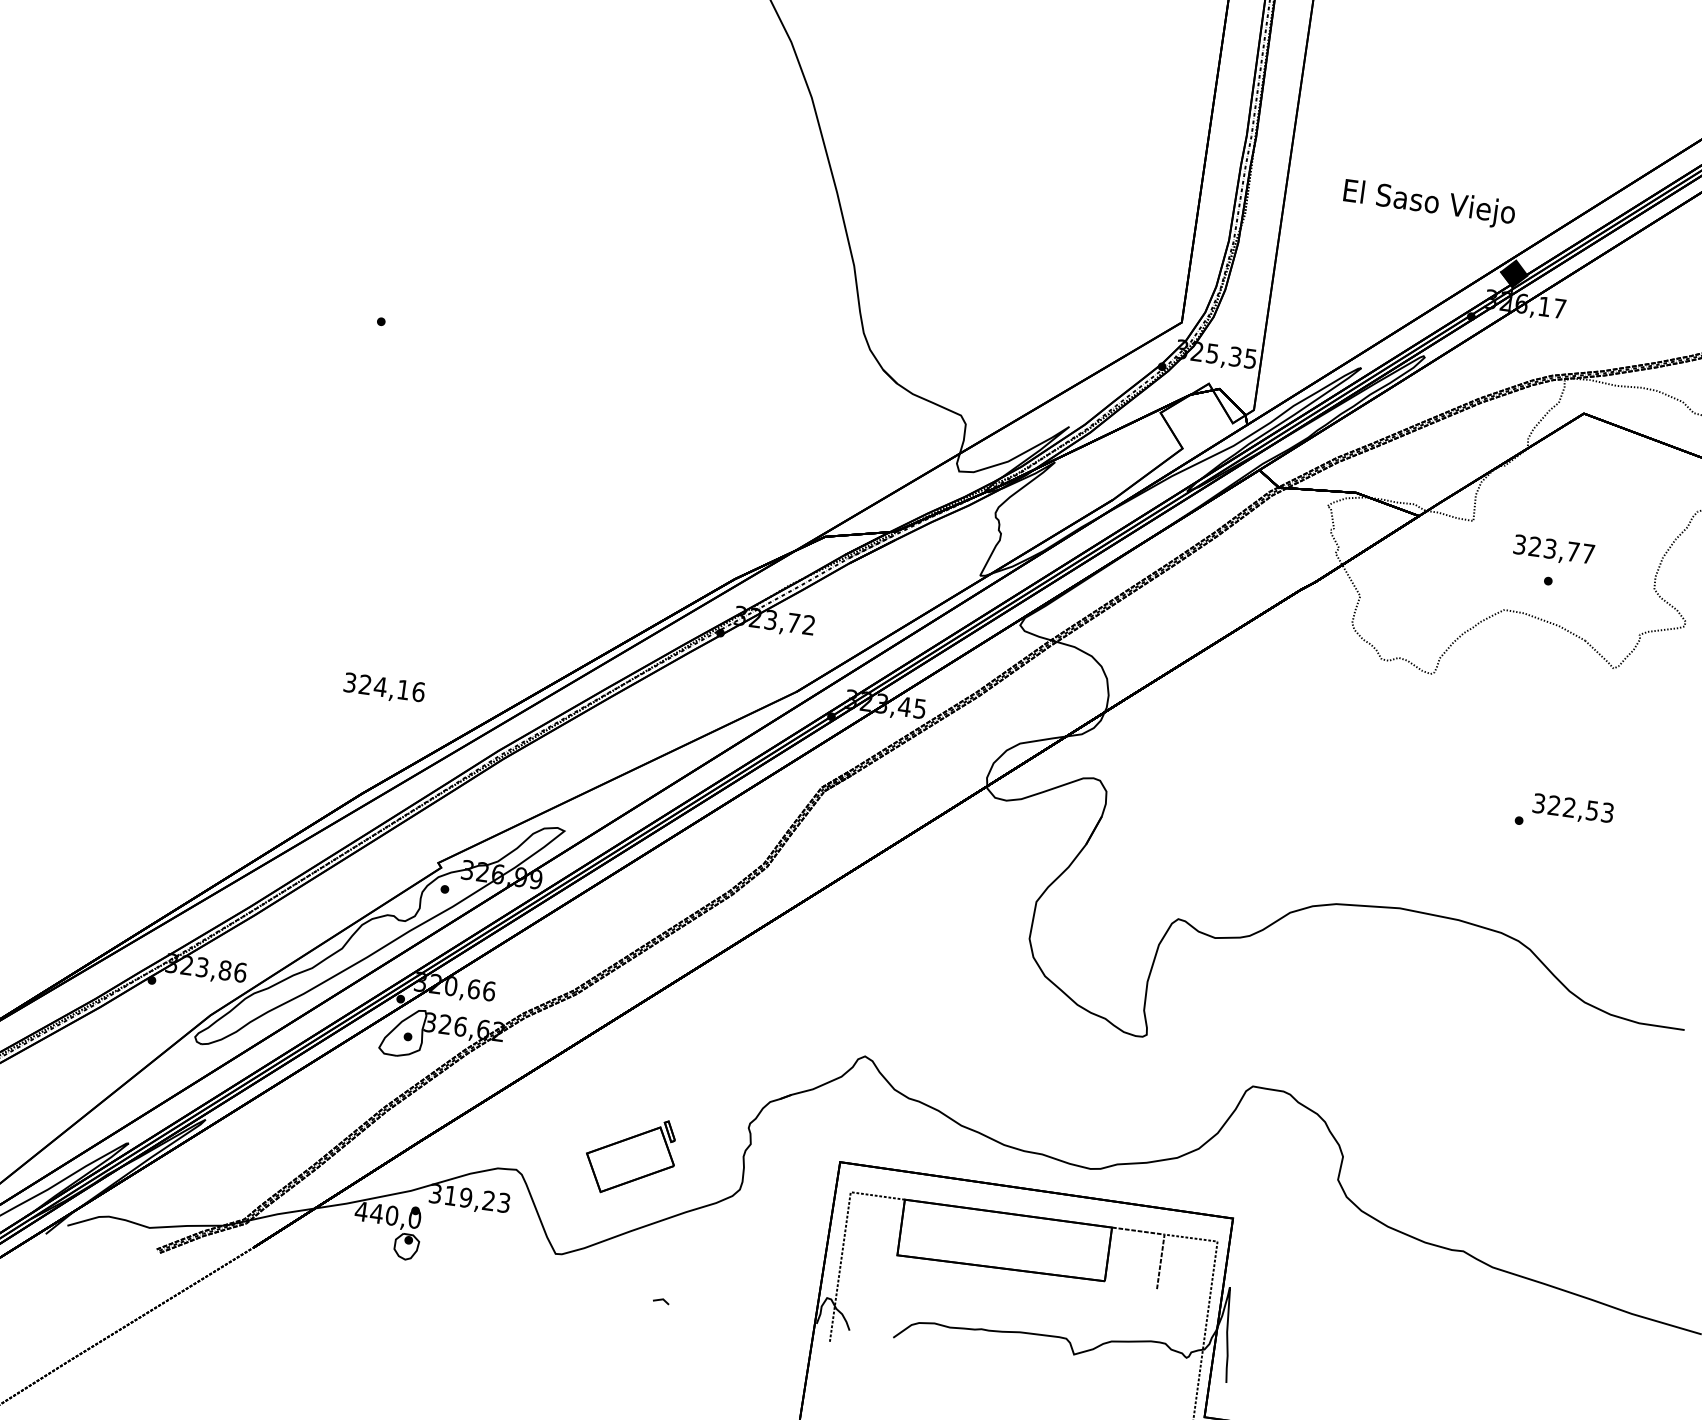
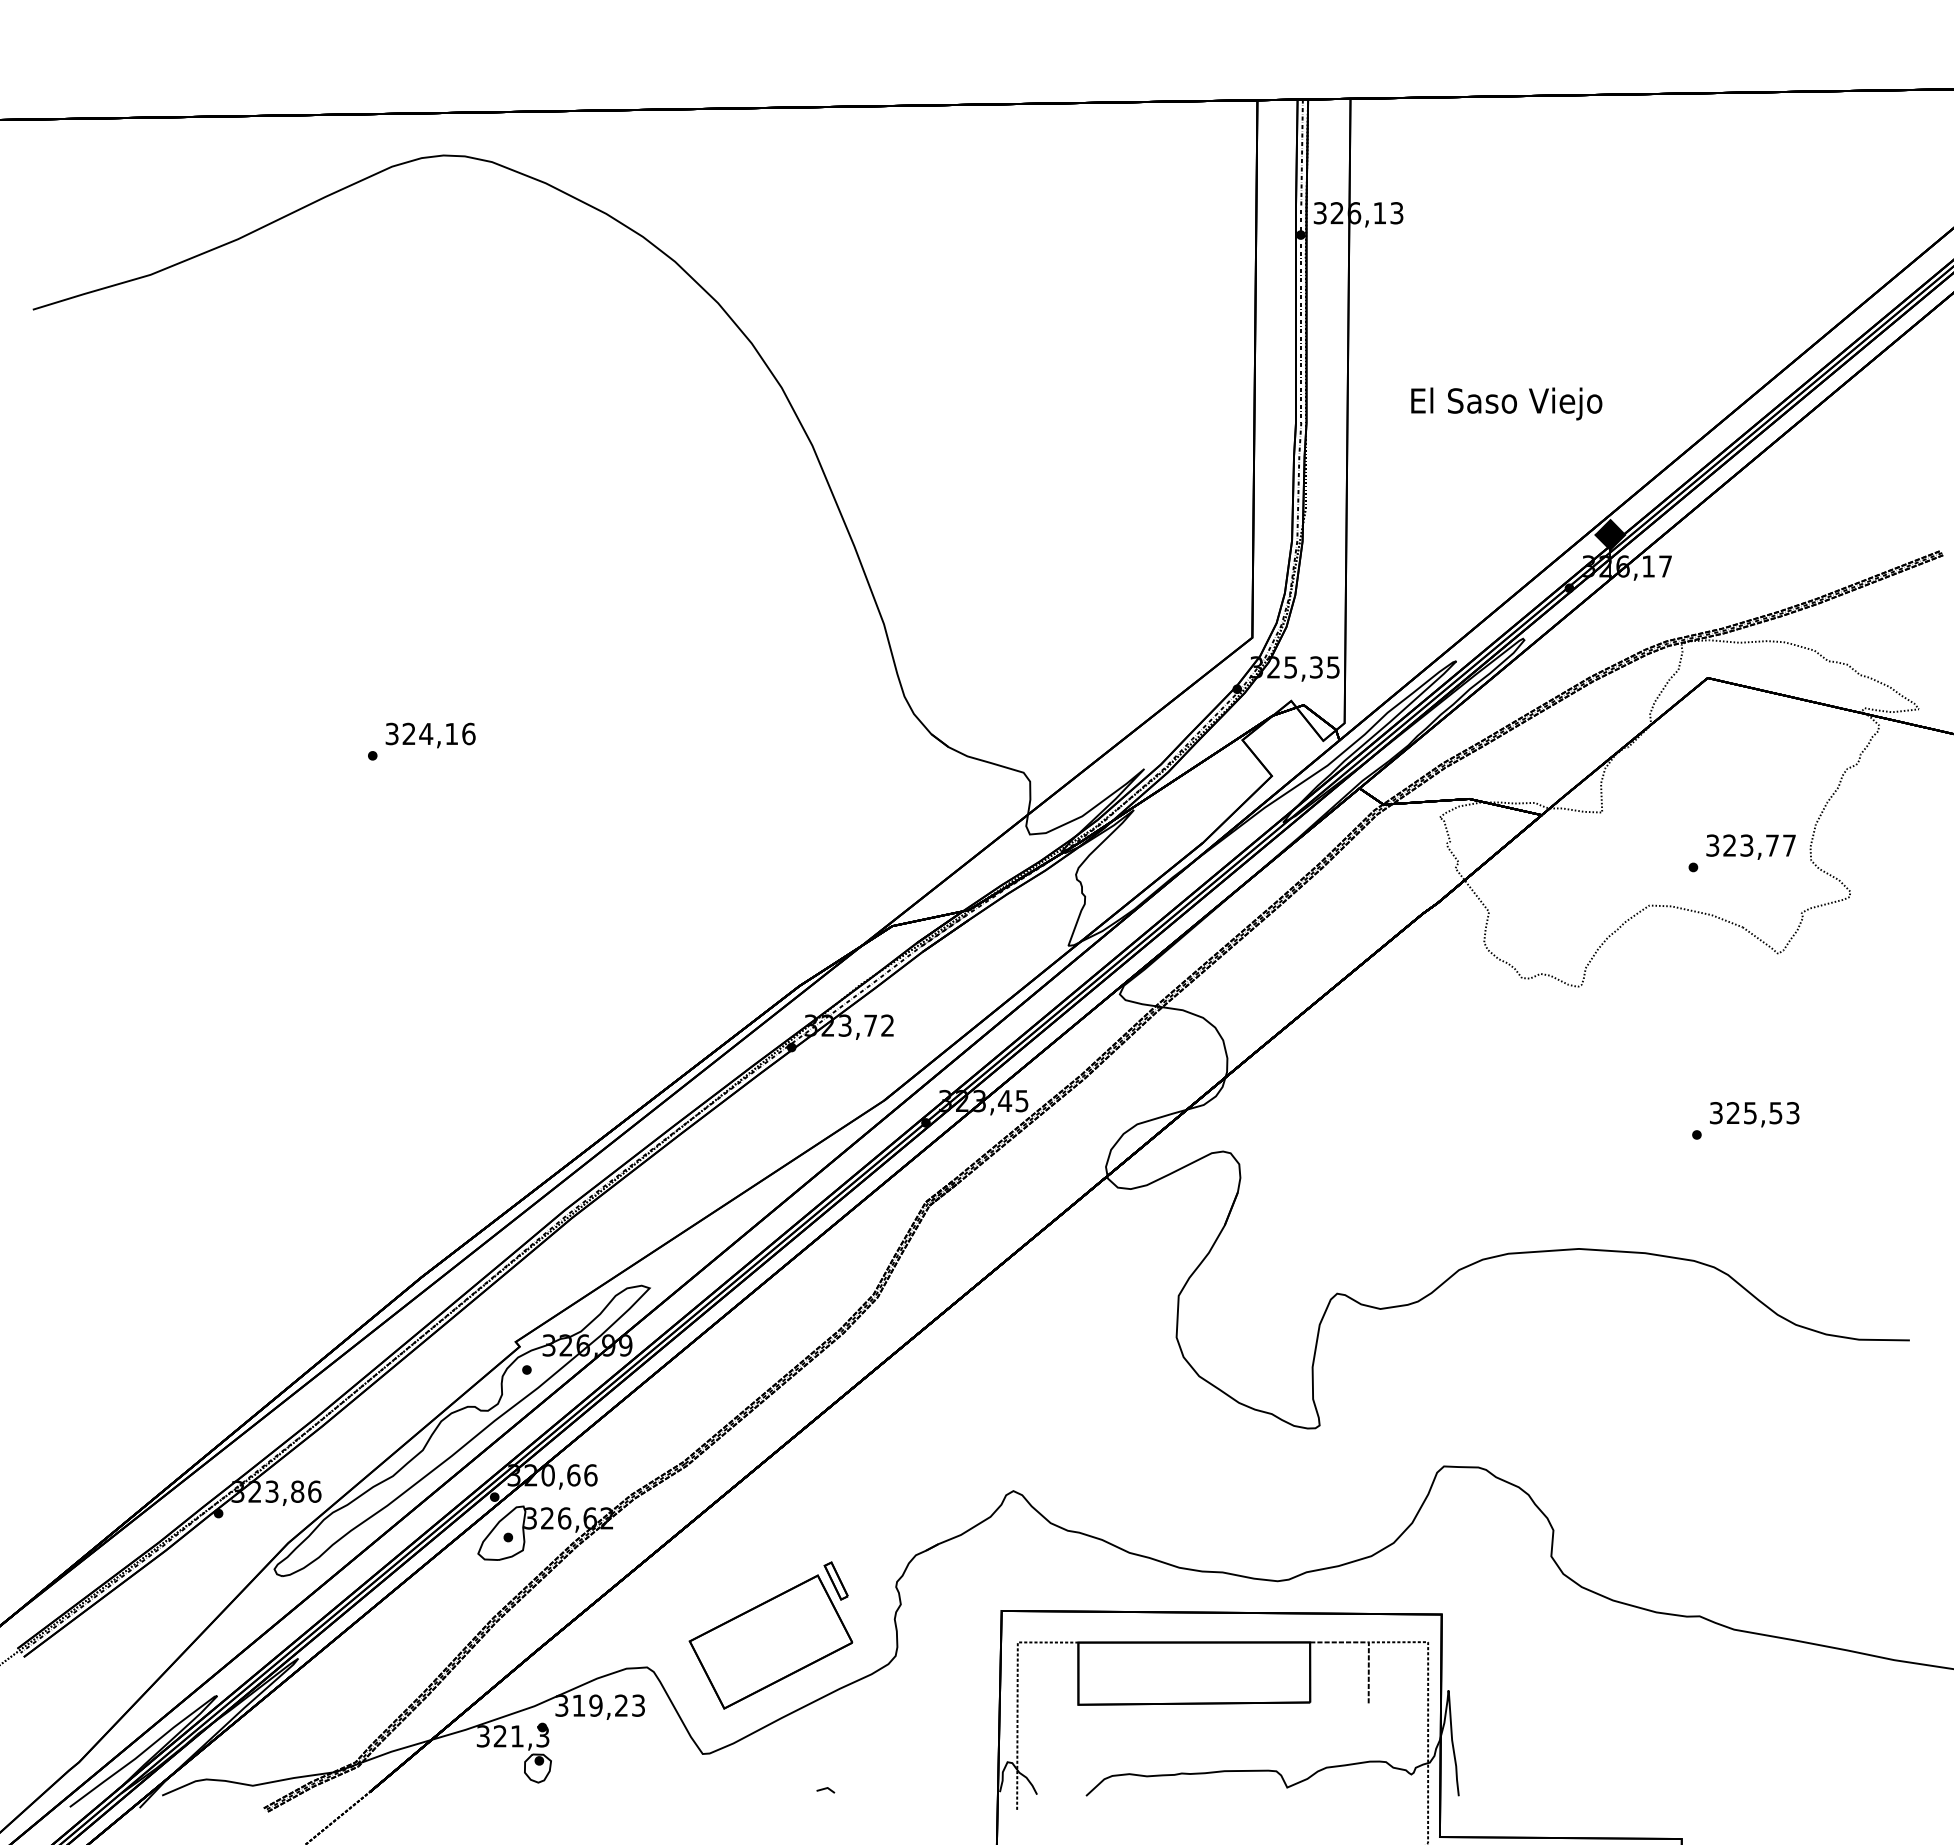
text: (1429, 203) -> (1506, 403), moved
text: (1553, 550) -> (1750, 846), moved
text: (384, 688) -> (430, 735), moved
text: (1569, 807) -> (1750, 1113), 322,53 -> 325,53
part: (630, 1156) -> (770, 1635), size x1.67
text: (387, 1215) -> (512, 1736), 440,0 -> 321,3

